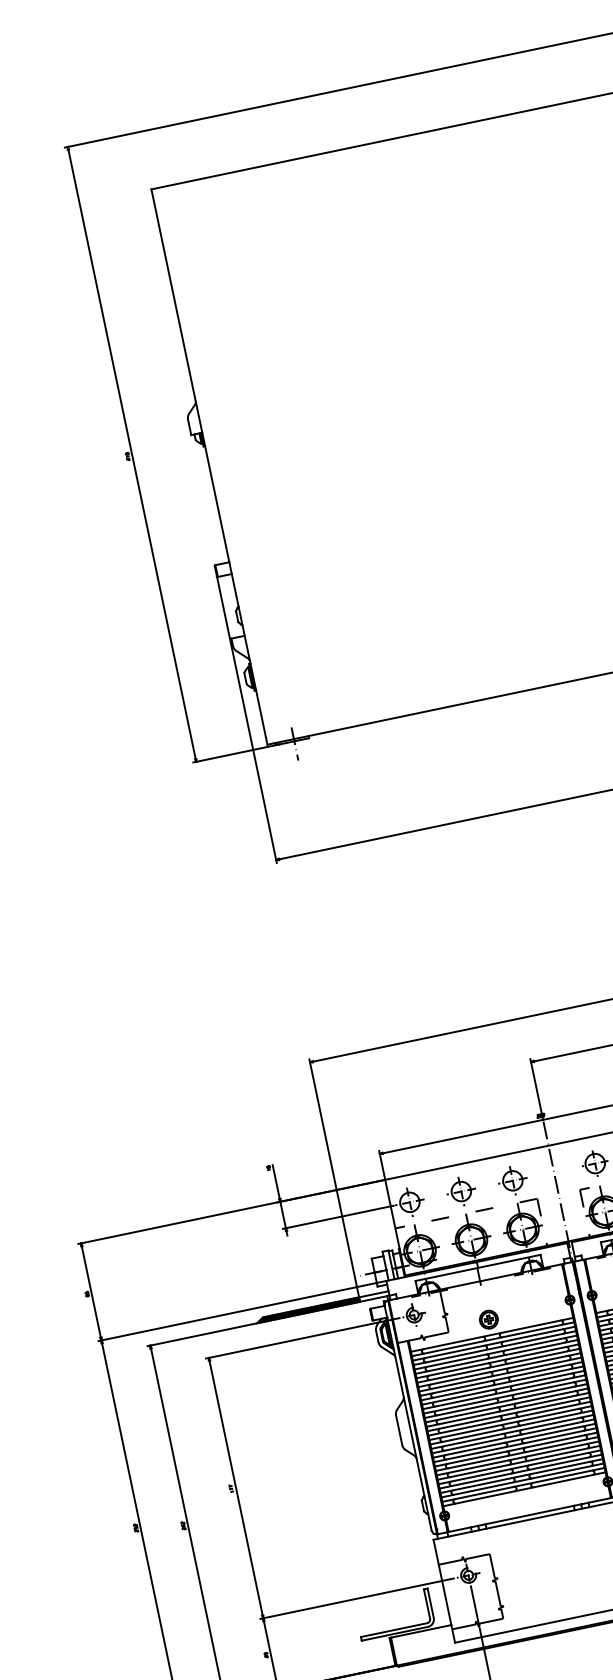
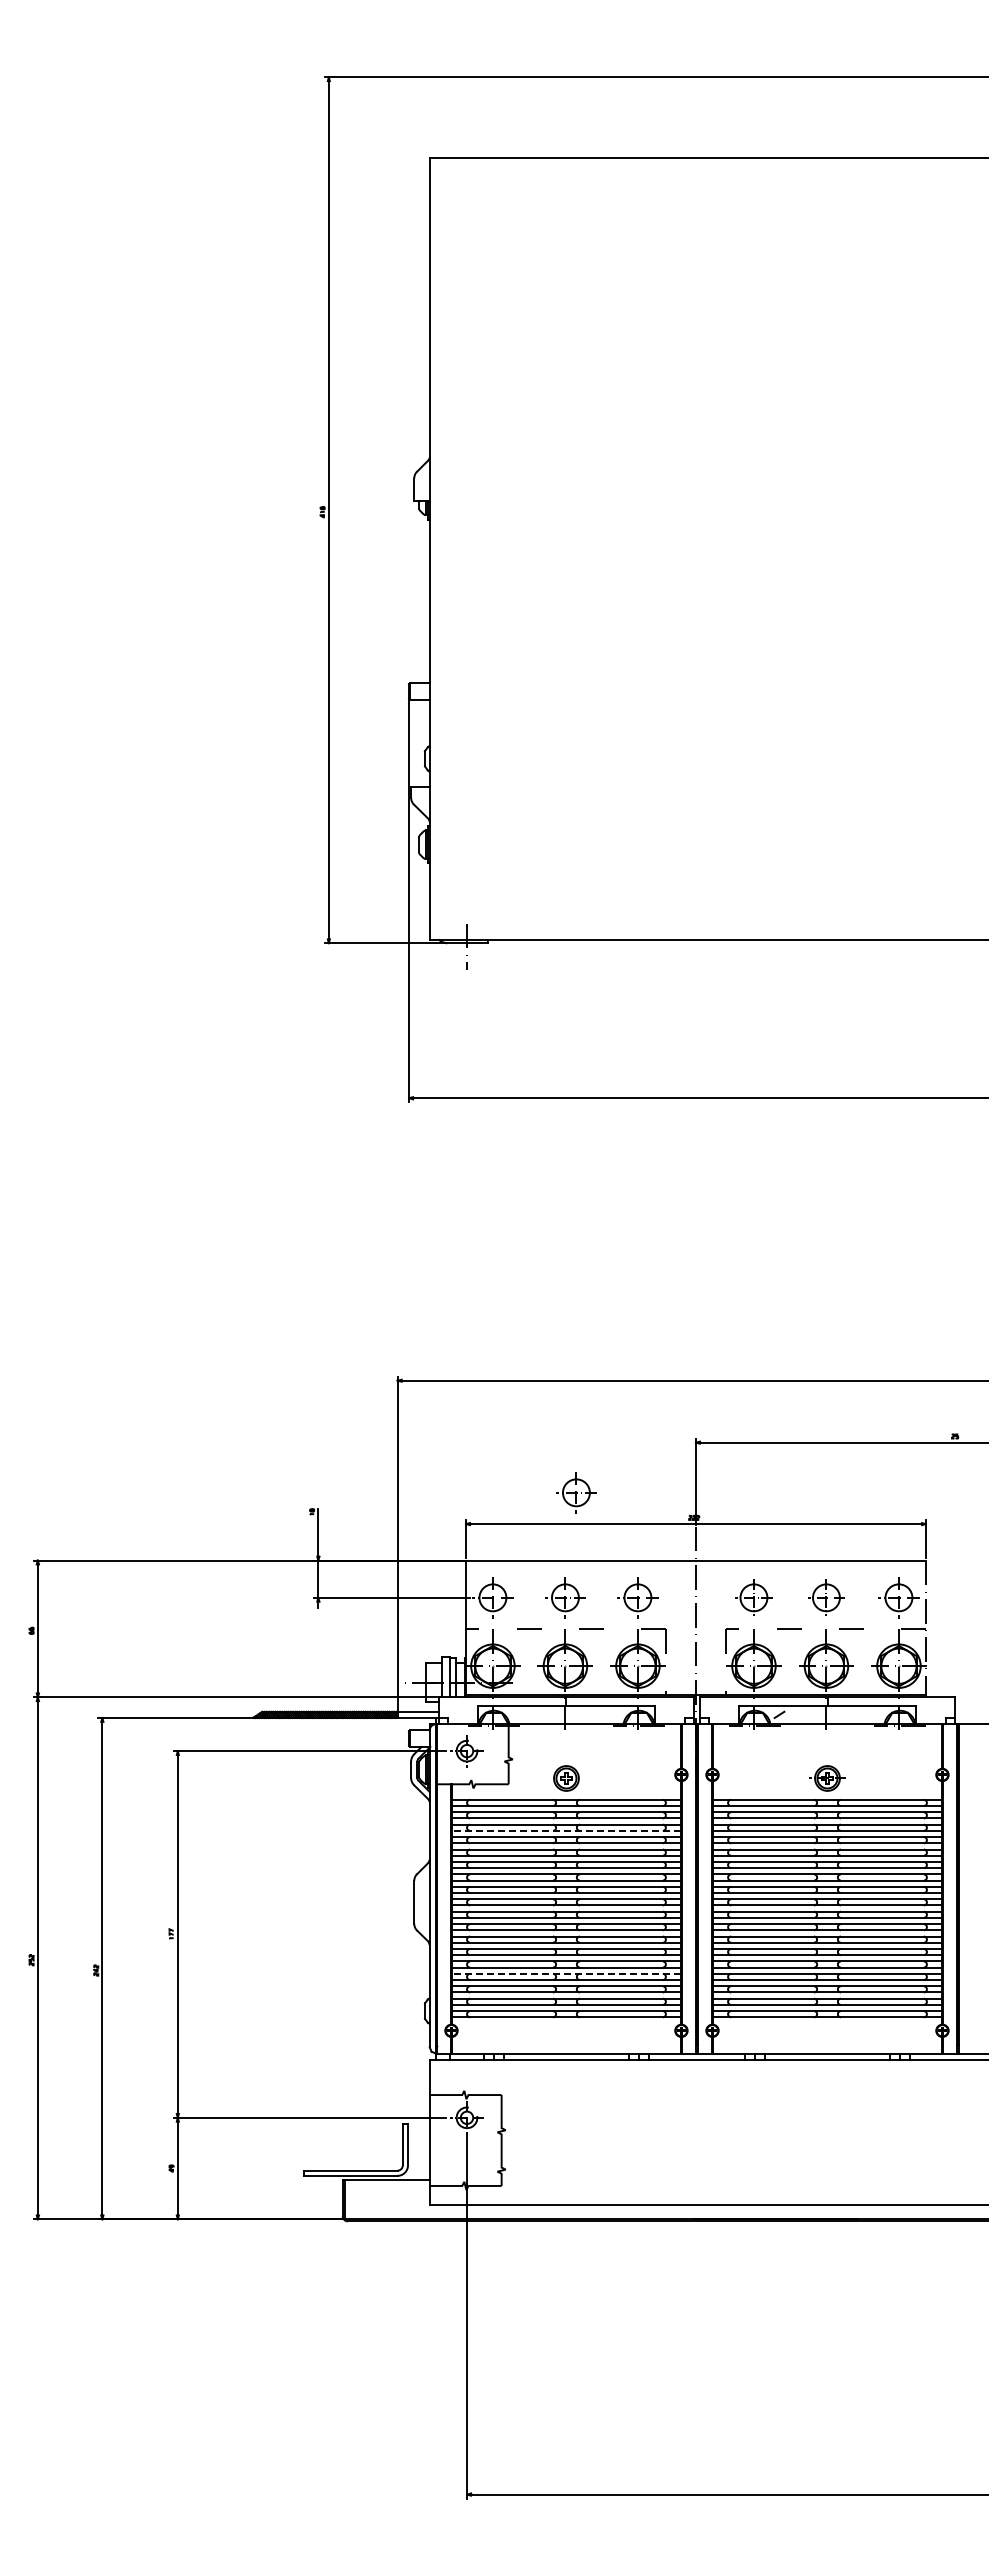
part: (453, 1115) -> (576, 1492), added
line: (496, 1356) -> (566, 1830), solid -> dashed
line: (517, 1458) -> (566, 1973), solid -> dashed

